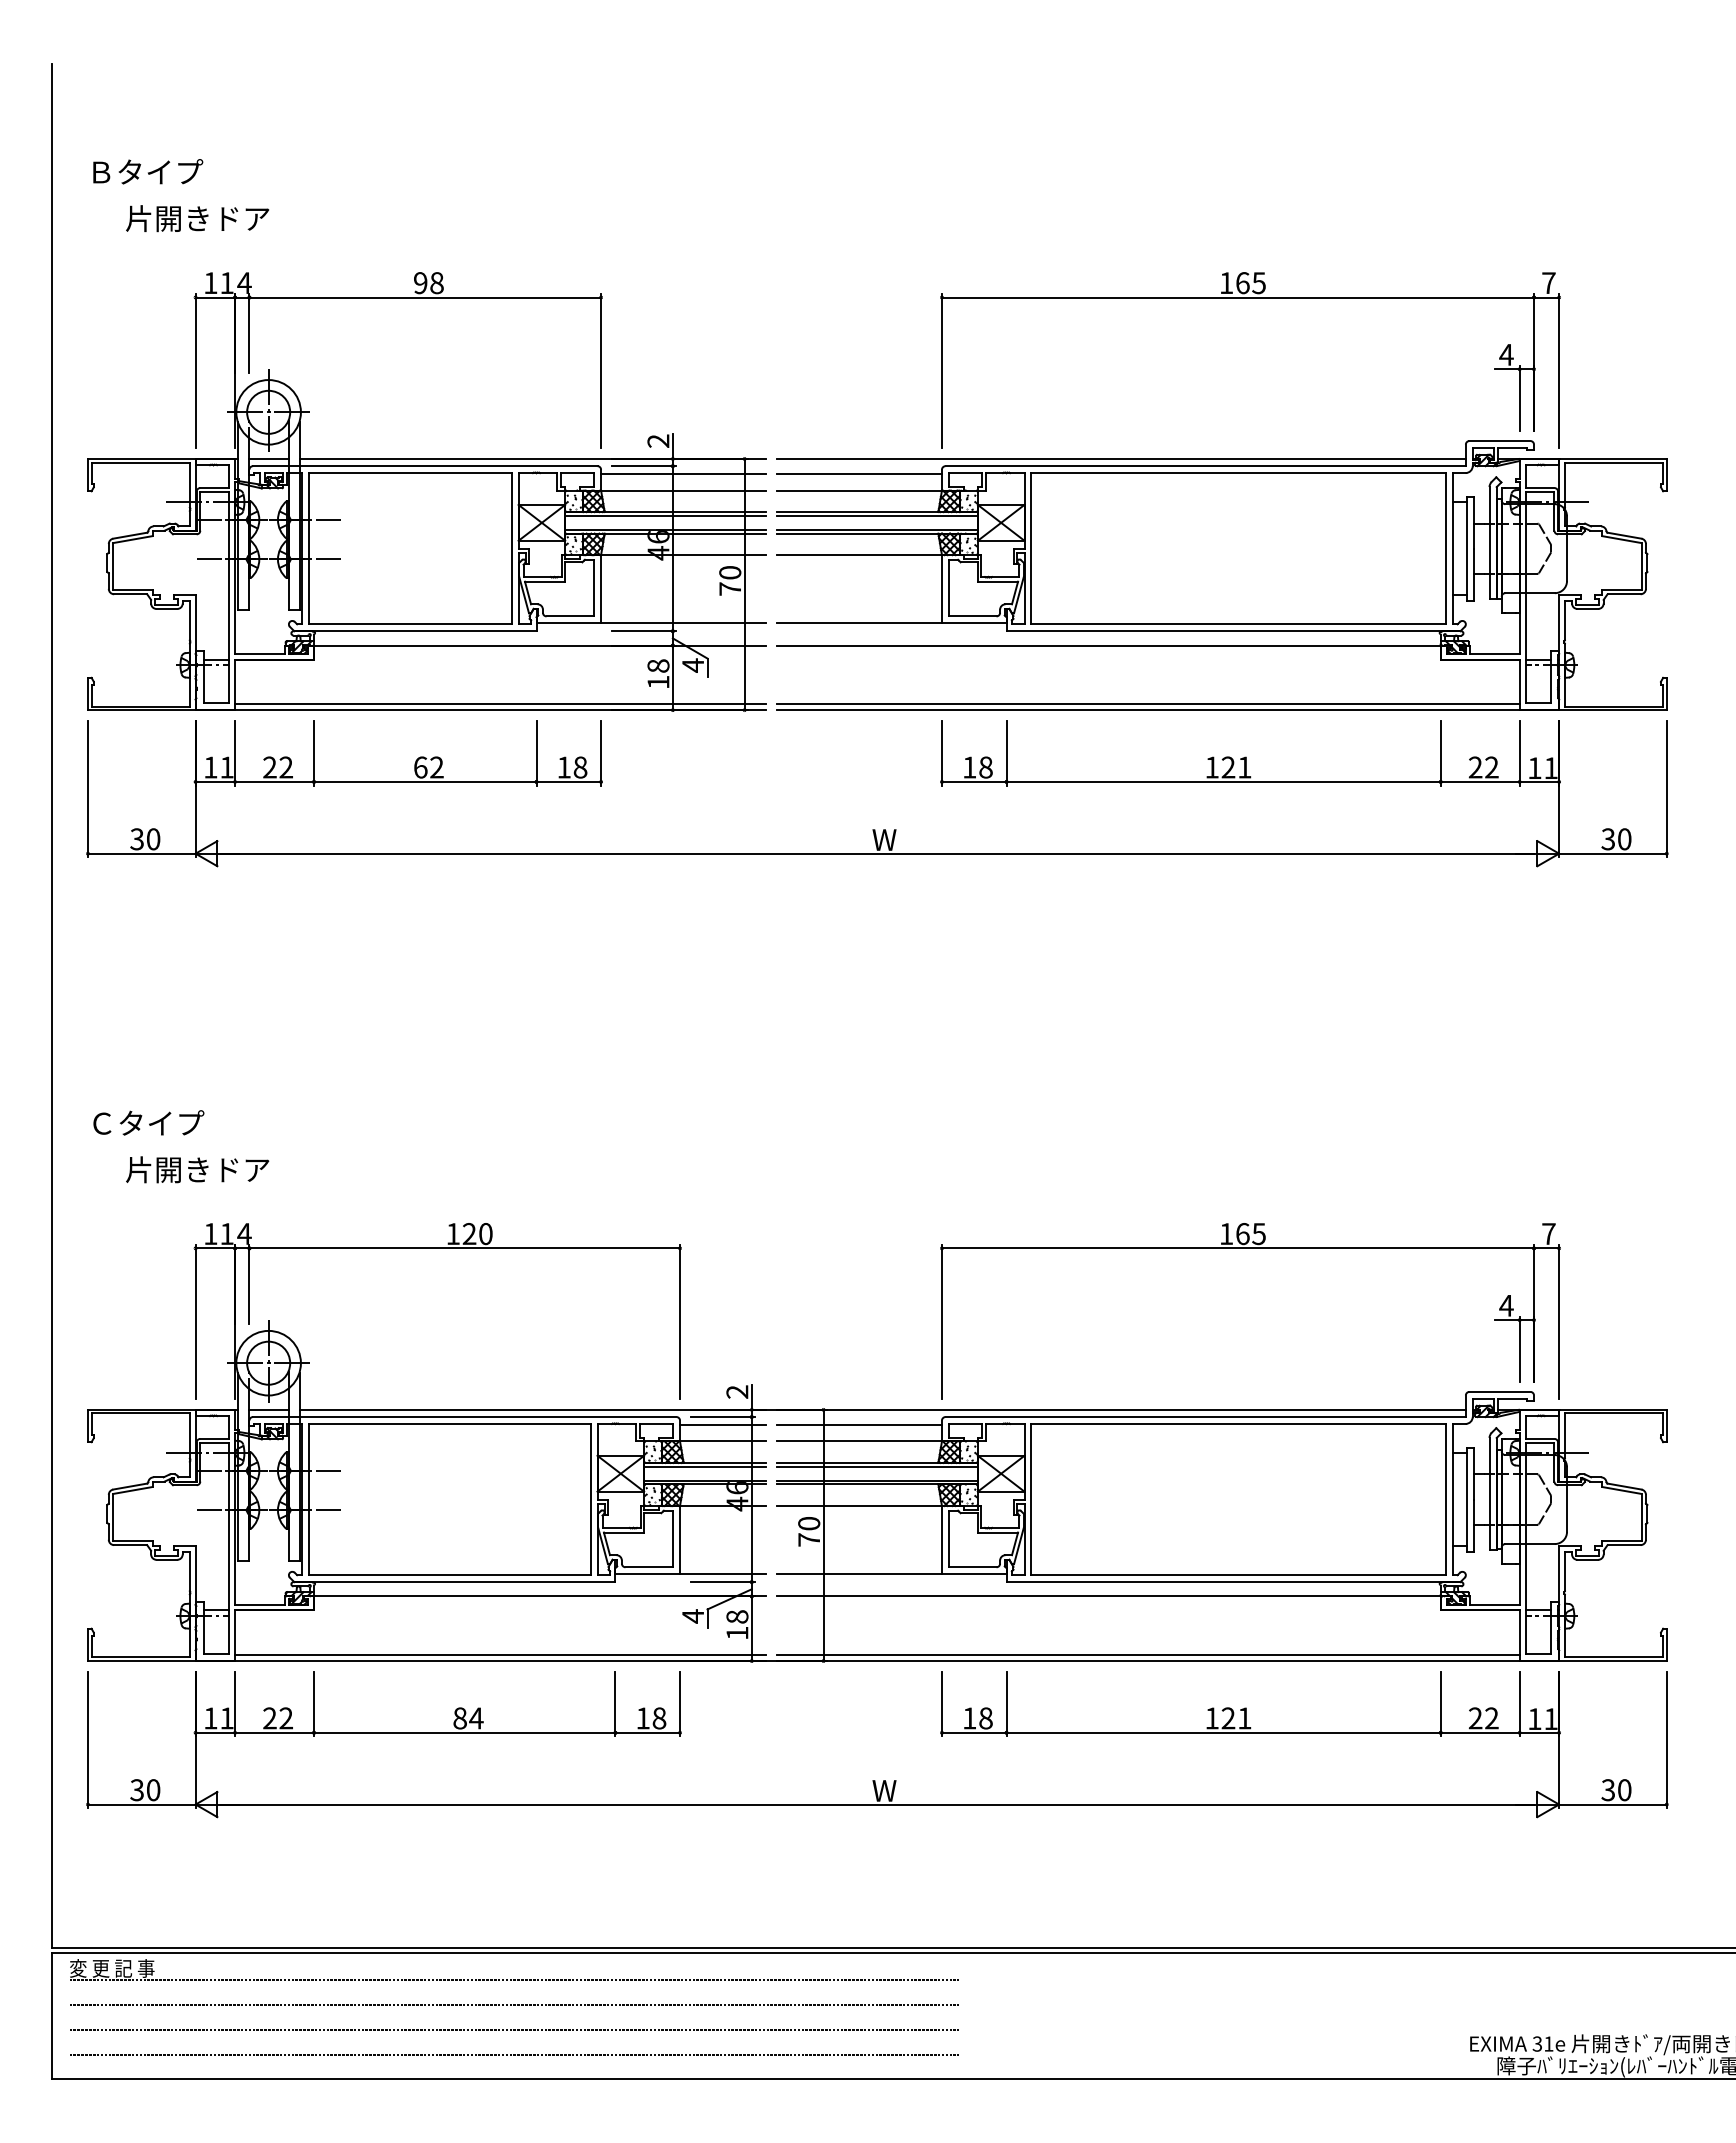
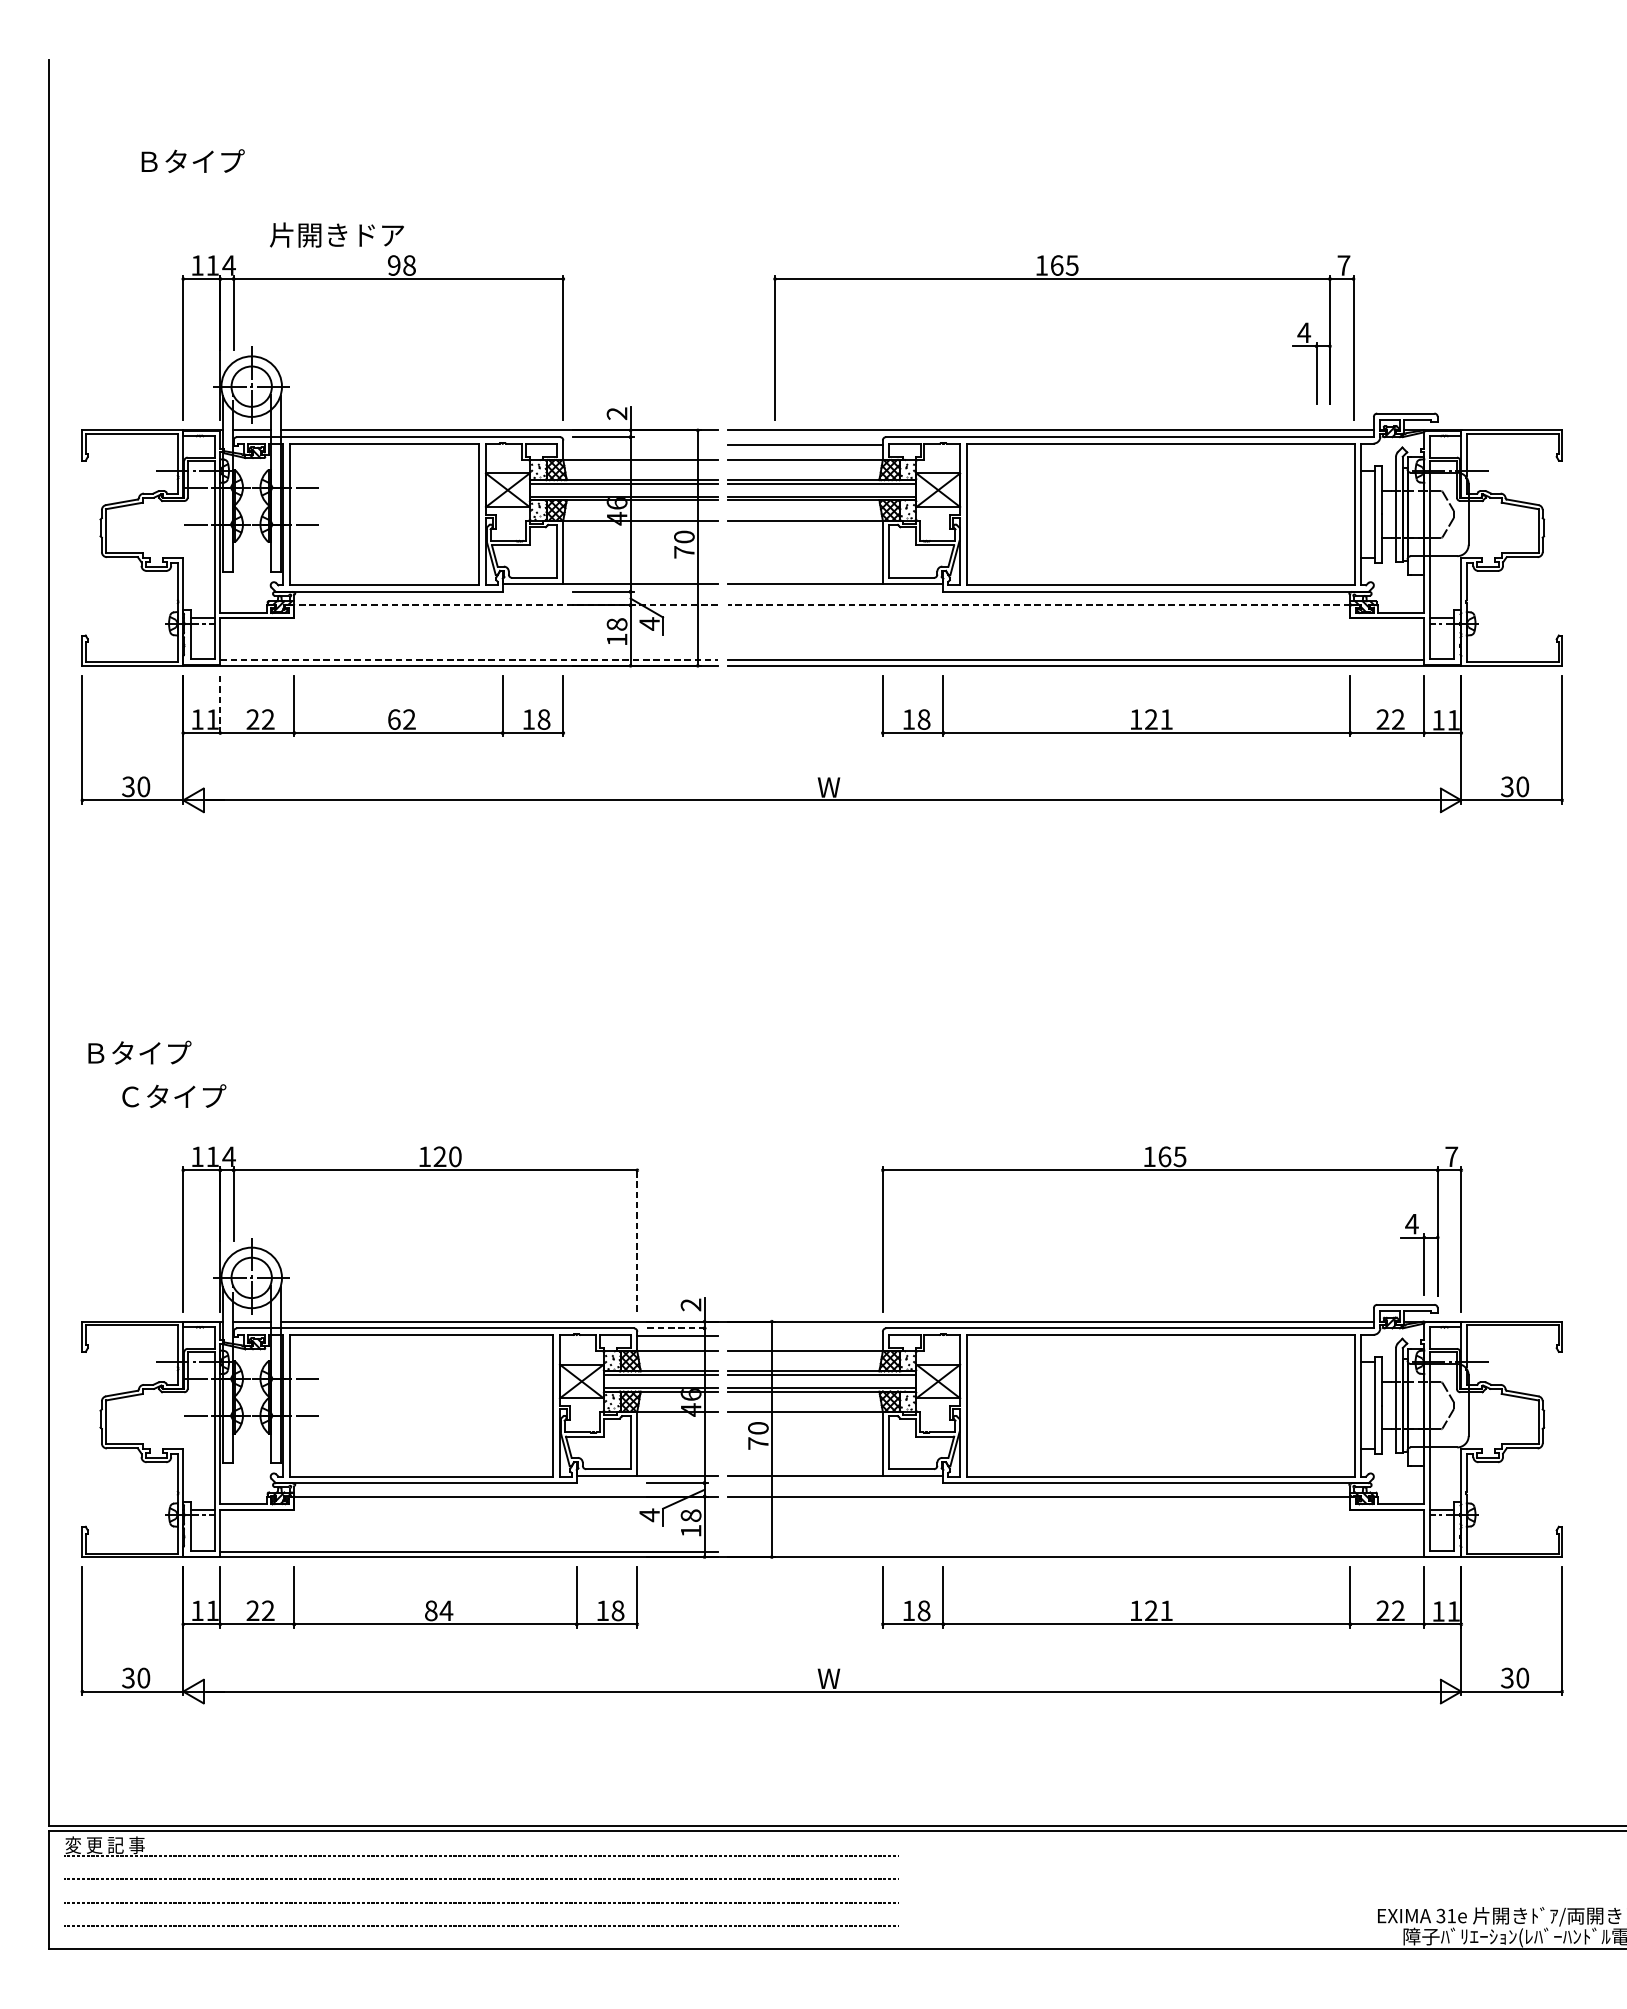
text: (148, 171) -> (193, 160), moved
text: (197, 218) -> (336, 234), moved
part: (1250, 298) -> (1064, 279), moved
line: (683, 474) -> (640, 444), removed
line: (539, 645) -> (505, 605), solid -> dashed
line: (1108, 645) -> (1038, 605), solid -> dashed
line: (500, 704) -> (469, 660), solid -> dashed
line: (235, 753) -> (220, 706), solid -> dashed
text: (102, 1123) -> (95, 1053), Ｃタイプ -> Ｂタイプ
text: (197, 1169) -> (185, 1096), 片開きドア -> Ｃタイプ
line: (680, 1321) -> (637, 1238), solid -> dashed
line: (723, 1417) -> (678, 1328), solid -> dashed
line: (858, 1424) -> (804, 1335), removed
line: (1147, 1655) -> (1075, 1551), removed

